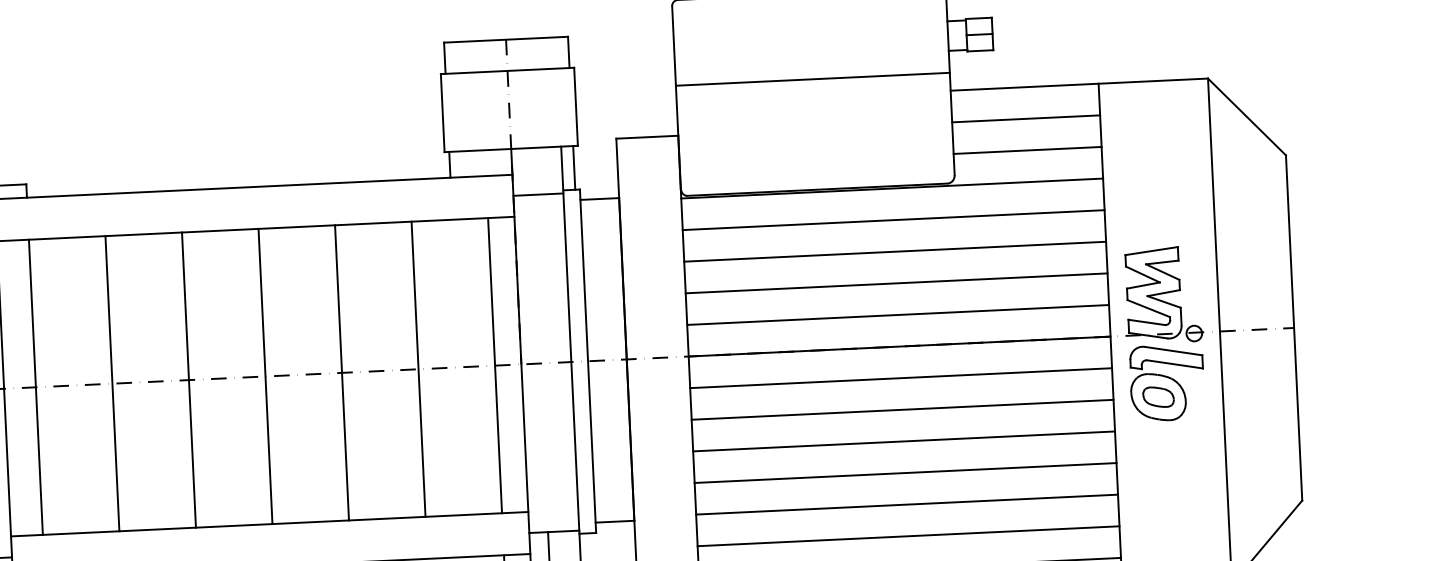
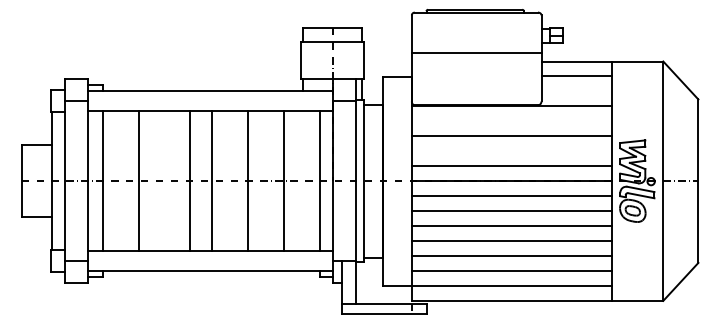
line: (1027, 150) -> (576, 91), removed
line: (893, 220) -> (511, 121), removed
line: (896, 283) -> (511, 151), removed
line: (189, 380) -> (190, 181), moved

